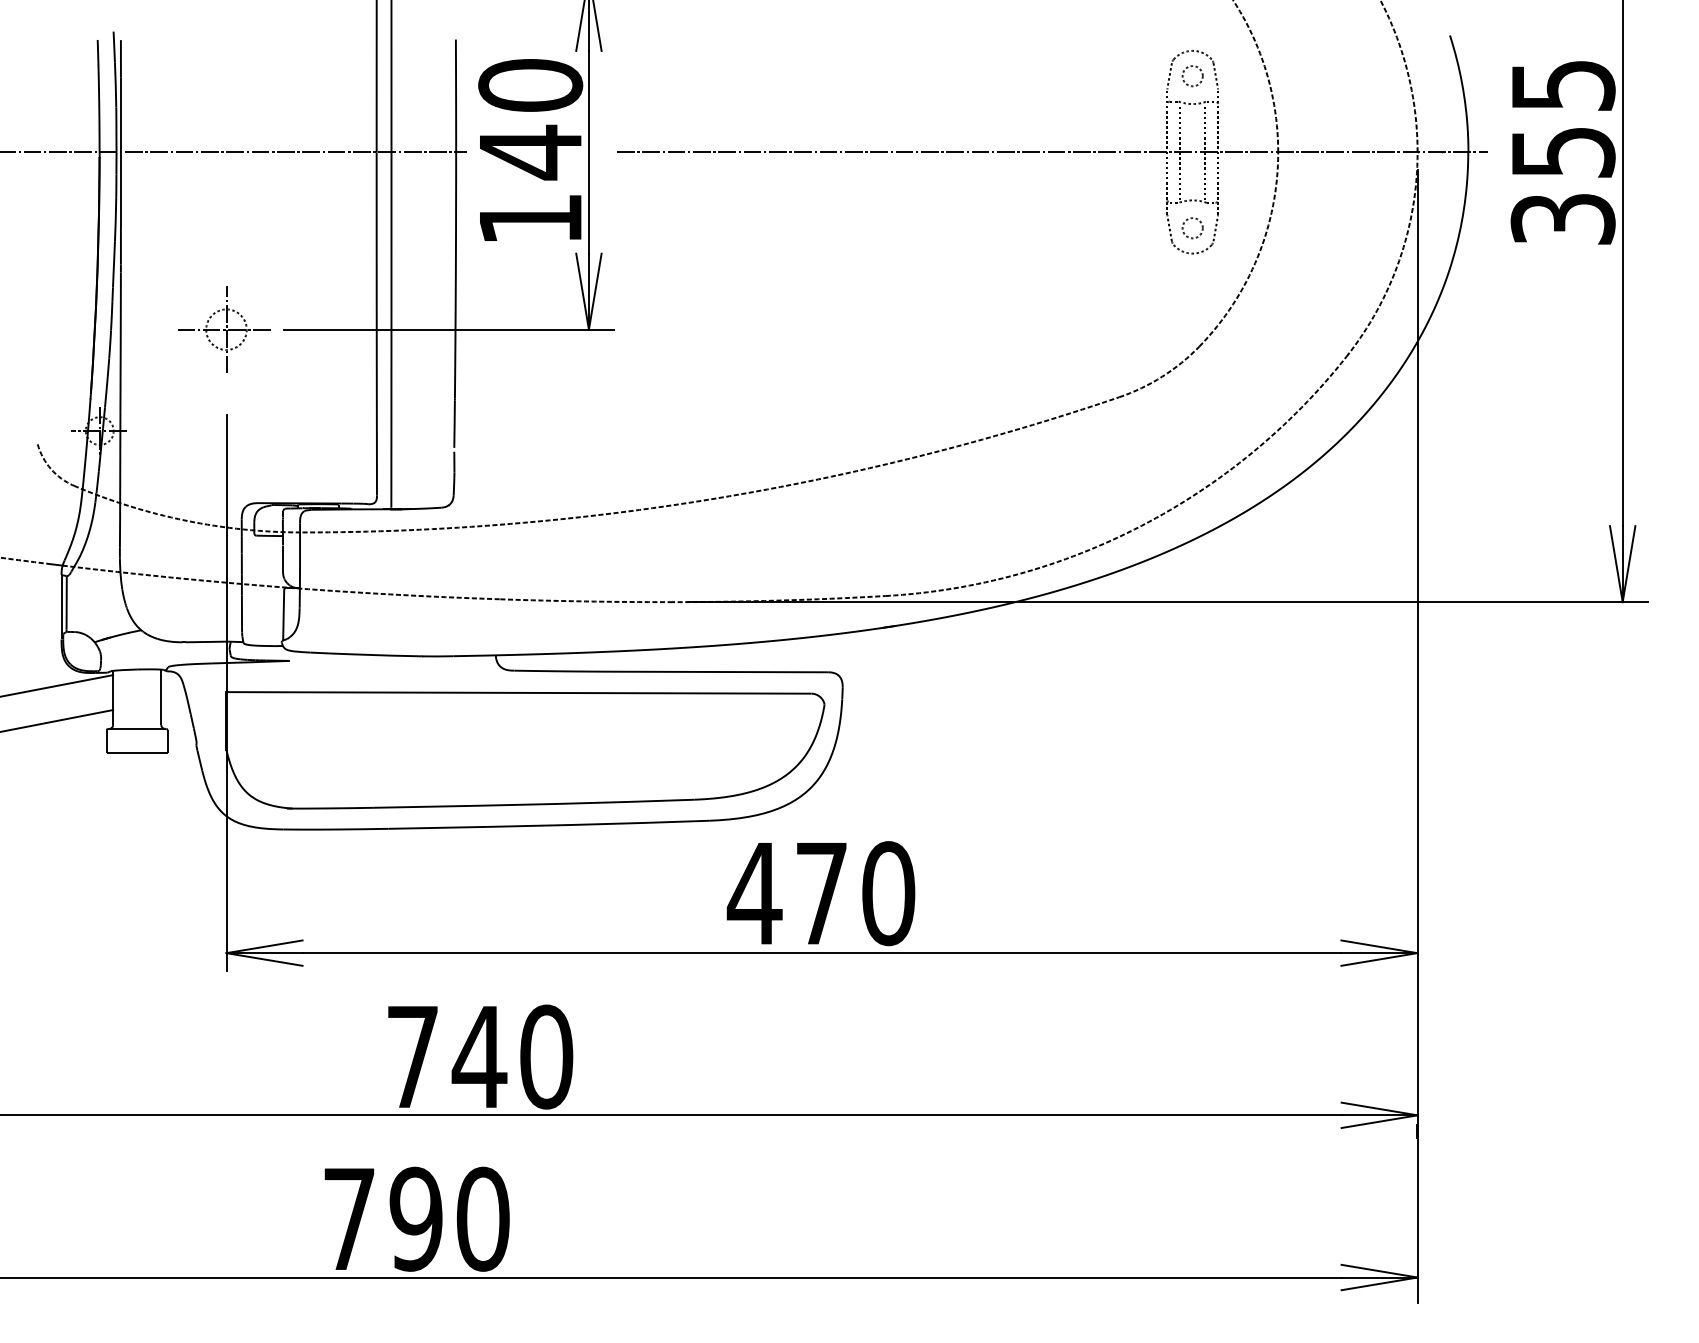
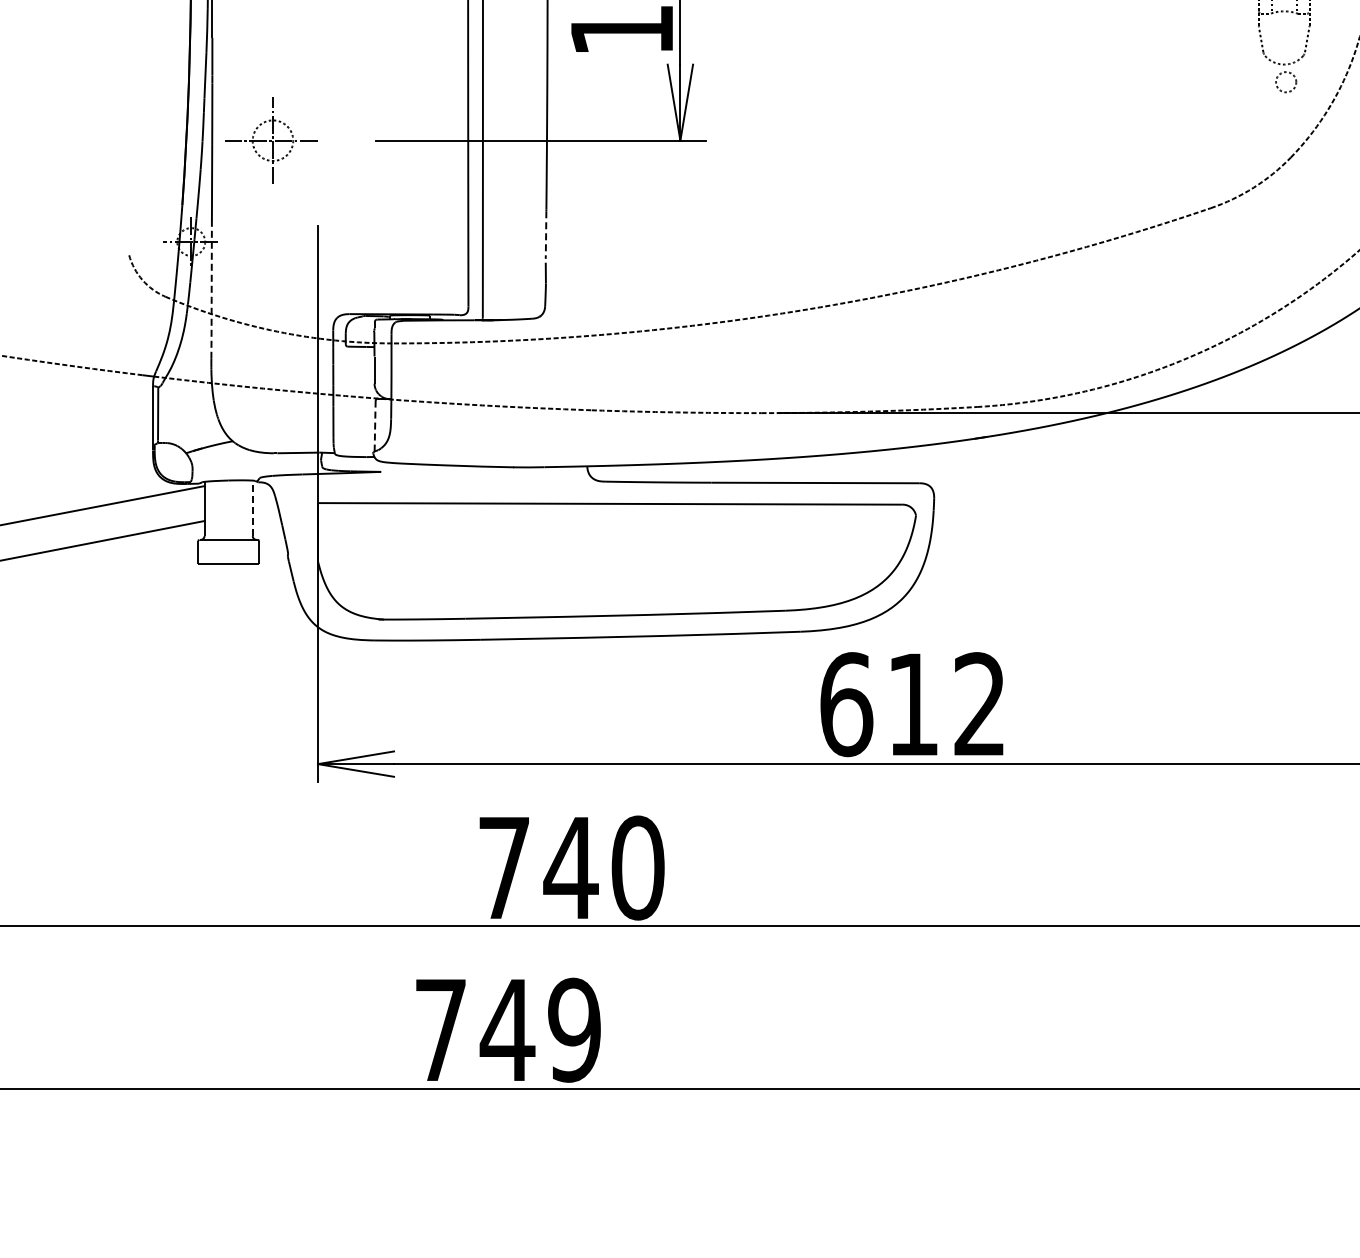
circle: (1192, 228) -> (1285, 82), moved
part: (224, 329) -> (270, 140), moved
line: (454, 424) -> (545, 235), solid -> dashed
line: (120, 480) -> (211, 291), solid -> dashed
line: (283, 614) -> (374, 425), solid -> dashed
line: (161, 697) -> (252, 508), solid -> dashed
text: (820, 893) -> (911, 704), 470 -> 612
text: (448, 1218) -> (539, 1029), 790 -> 749

